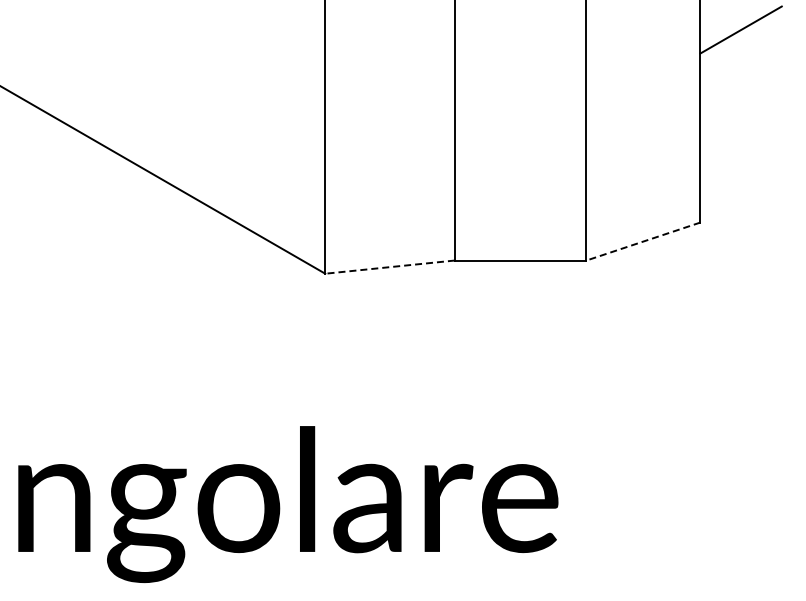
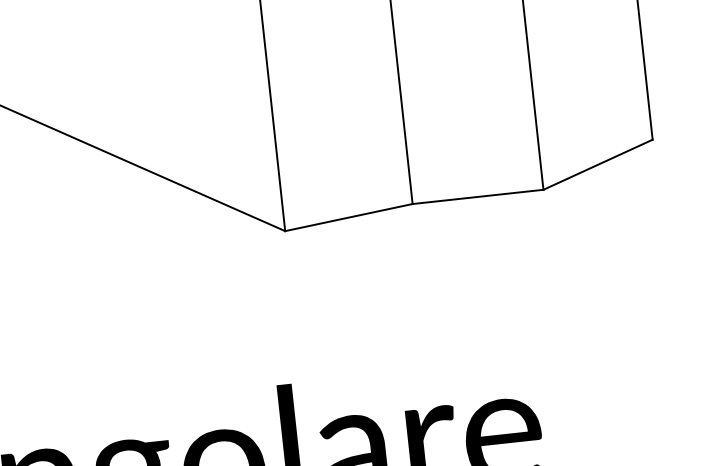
line: (642, 241) -> (597, 164), dashed -> solid
line: (389, 267) -> (348, 218), dashed -> solid

